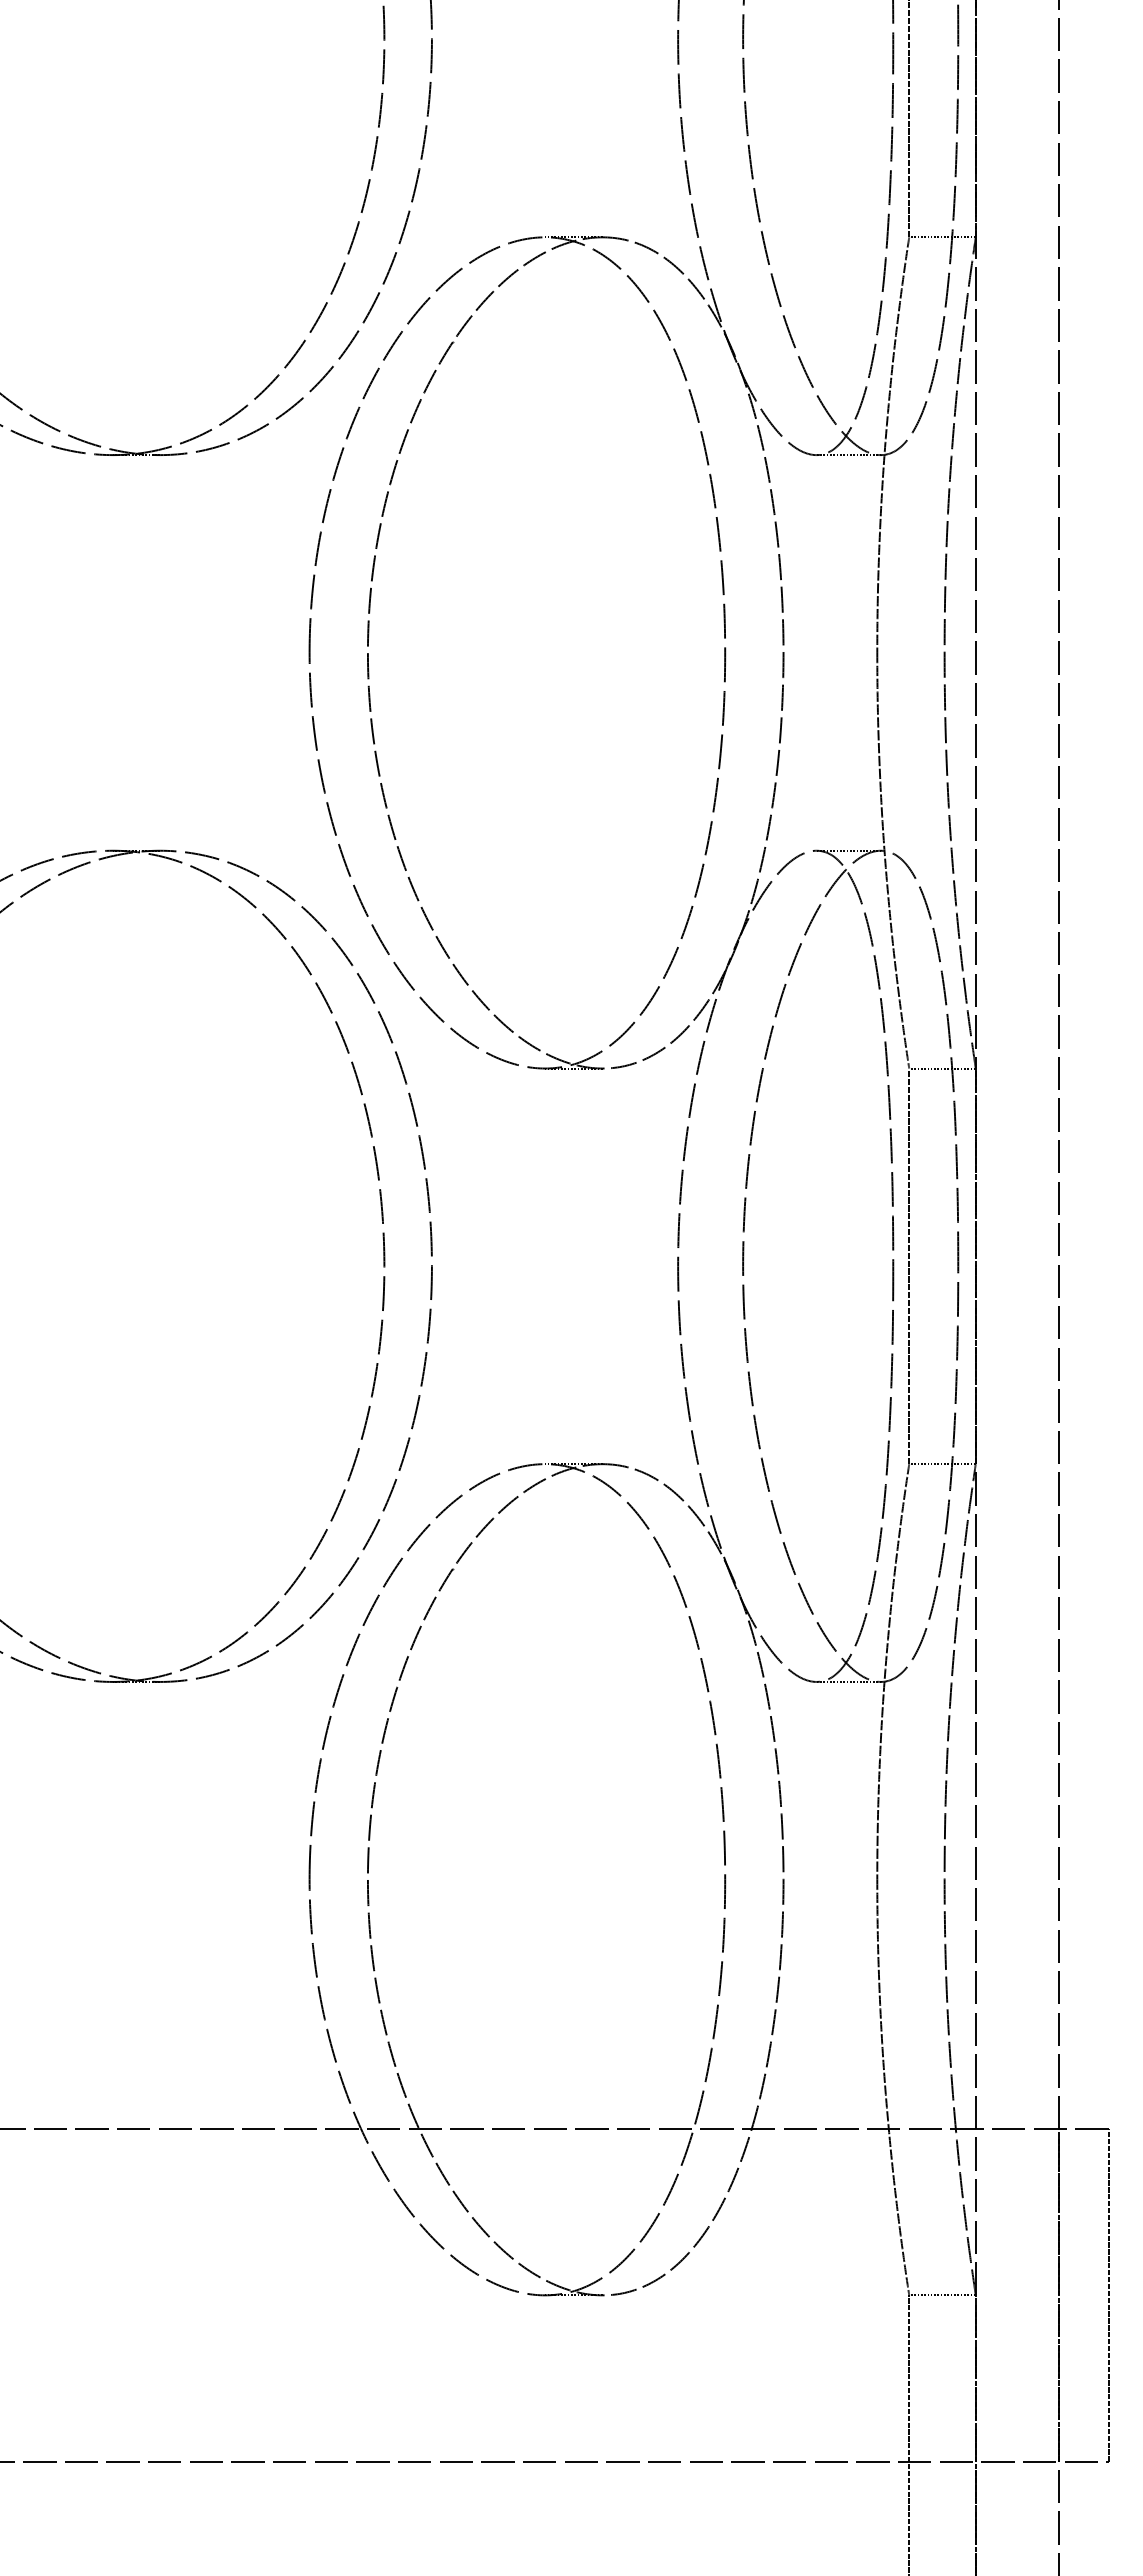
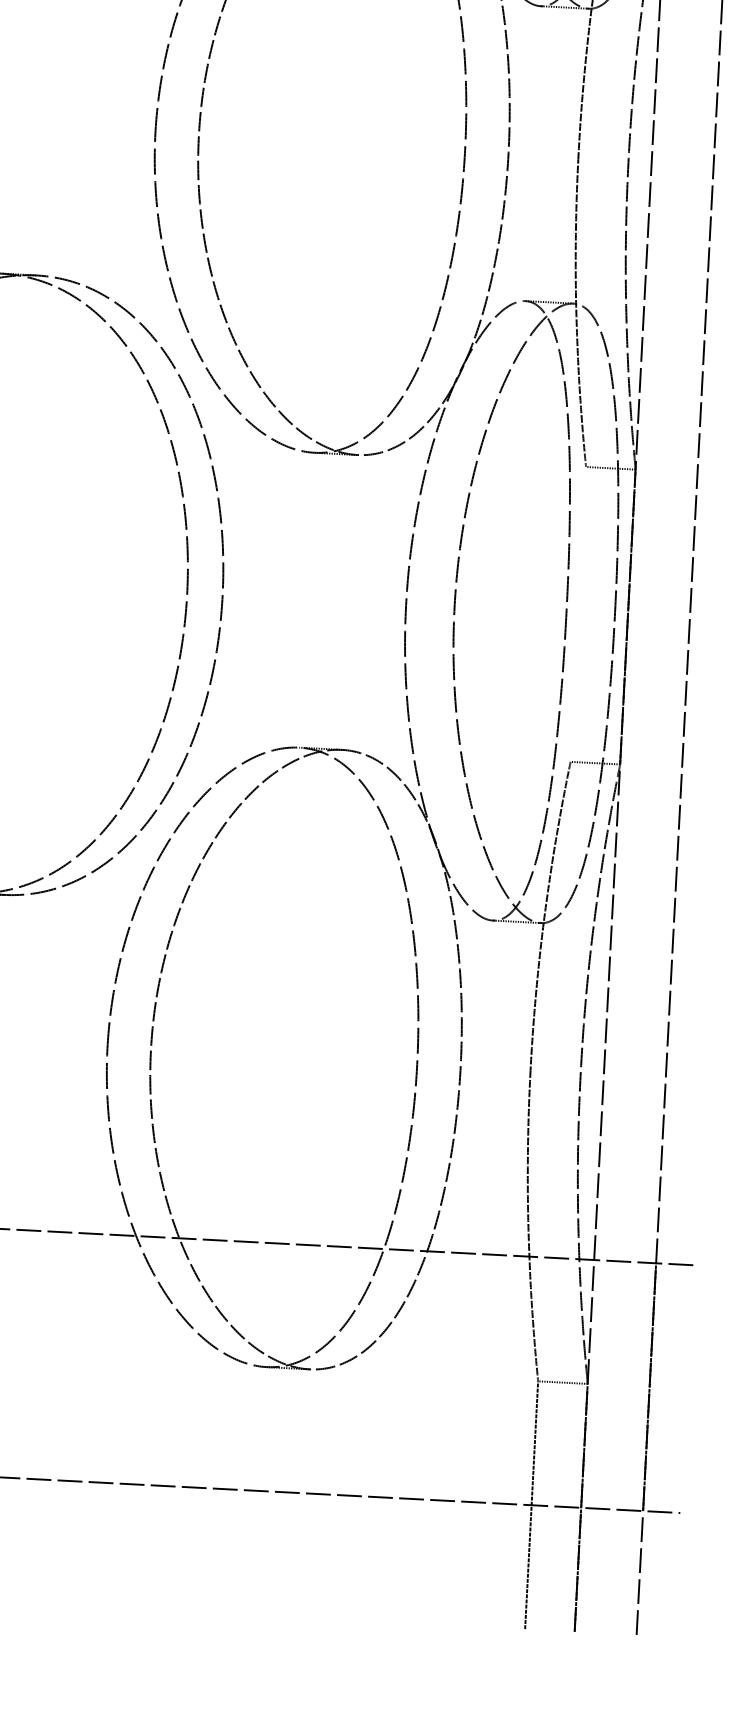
line: (909, 1266) -> (578, 614), removed
line: (1108, 2295) -> (686, 1389), removed

